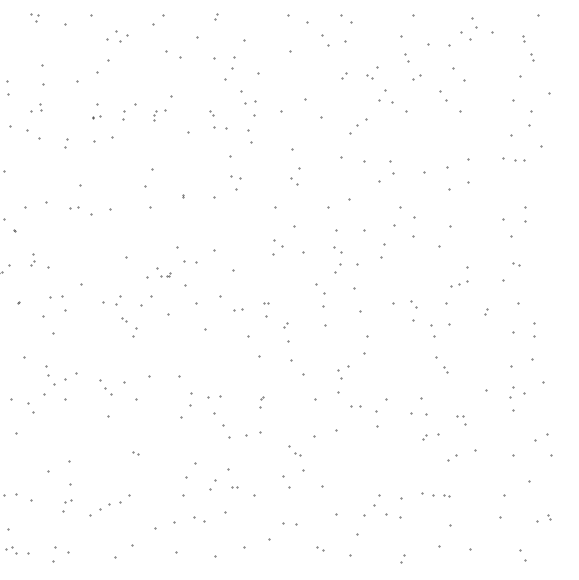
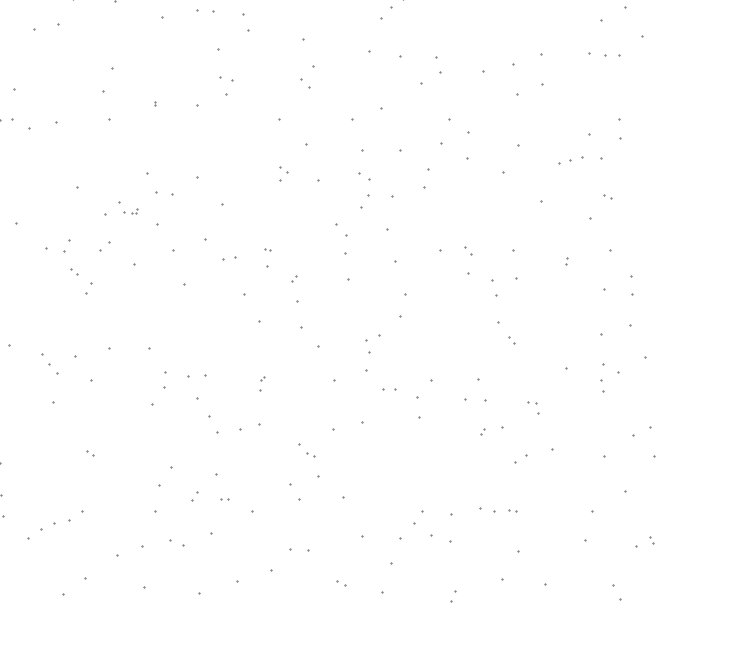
part: (278, 247) -> (284, 173), size x0.62
part: (459, 283) -> (571, 160), moved
part: (146, 300) -> (104, 245), size x0.62
part: (512, 403) -> (602, 385), size x0.62
part: (212, 485) -> (194, 497), size x0.62

